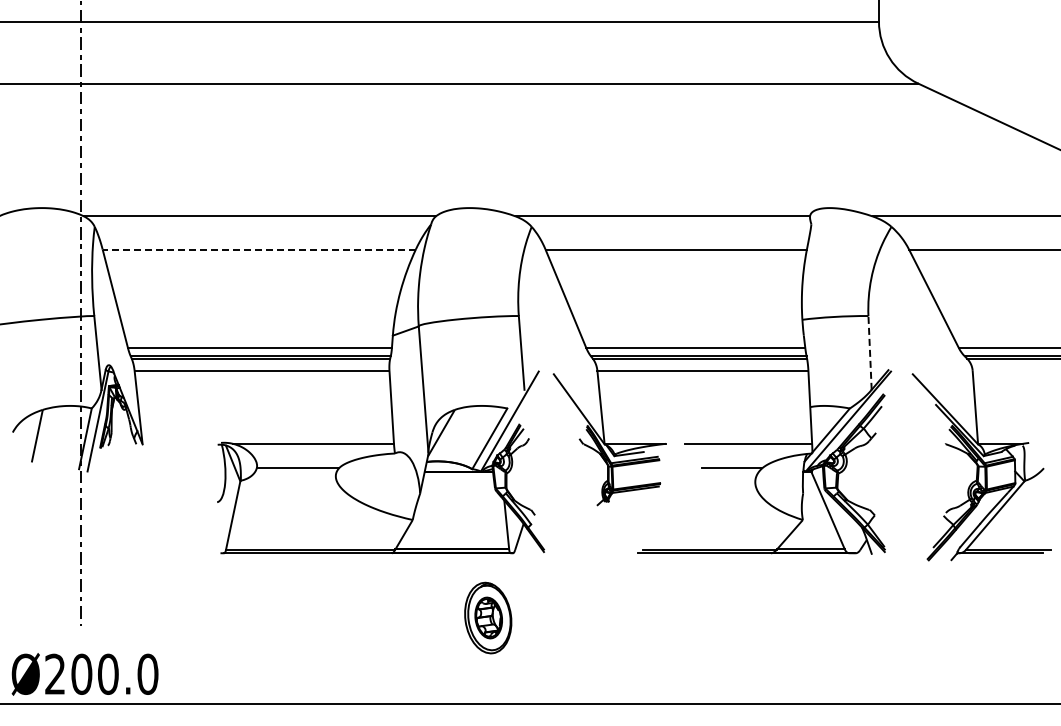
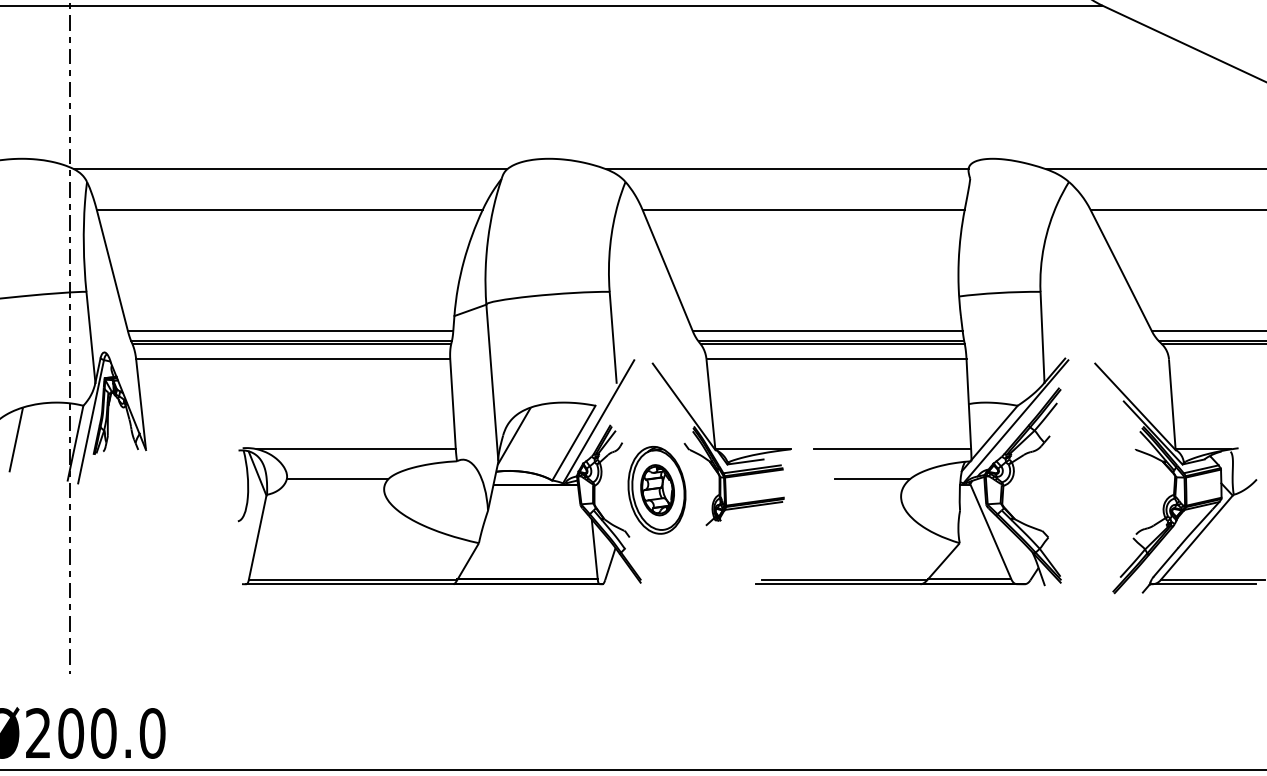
line: (259, 249) -> (290, 209), dashed -> solid
line: (870, 352) -> (1043, 336), dashed -> solid
part: (488, 617) -> (657, 489), moved

